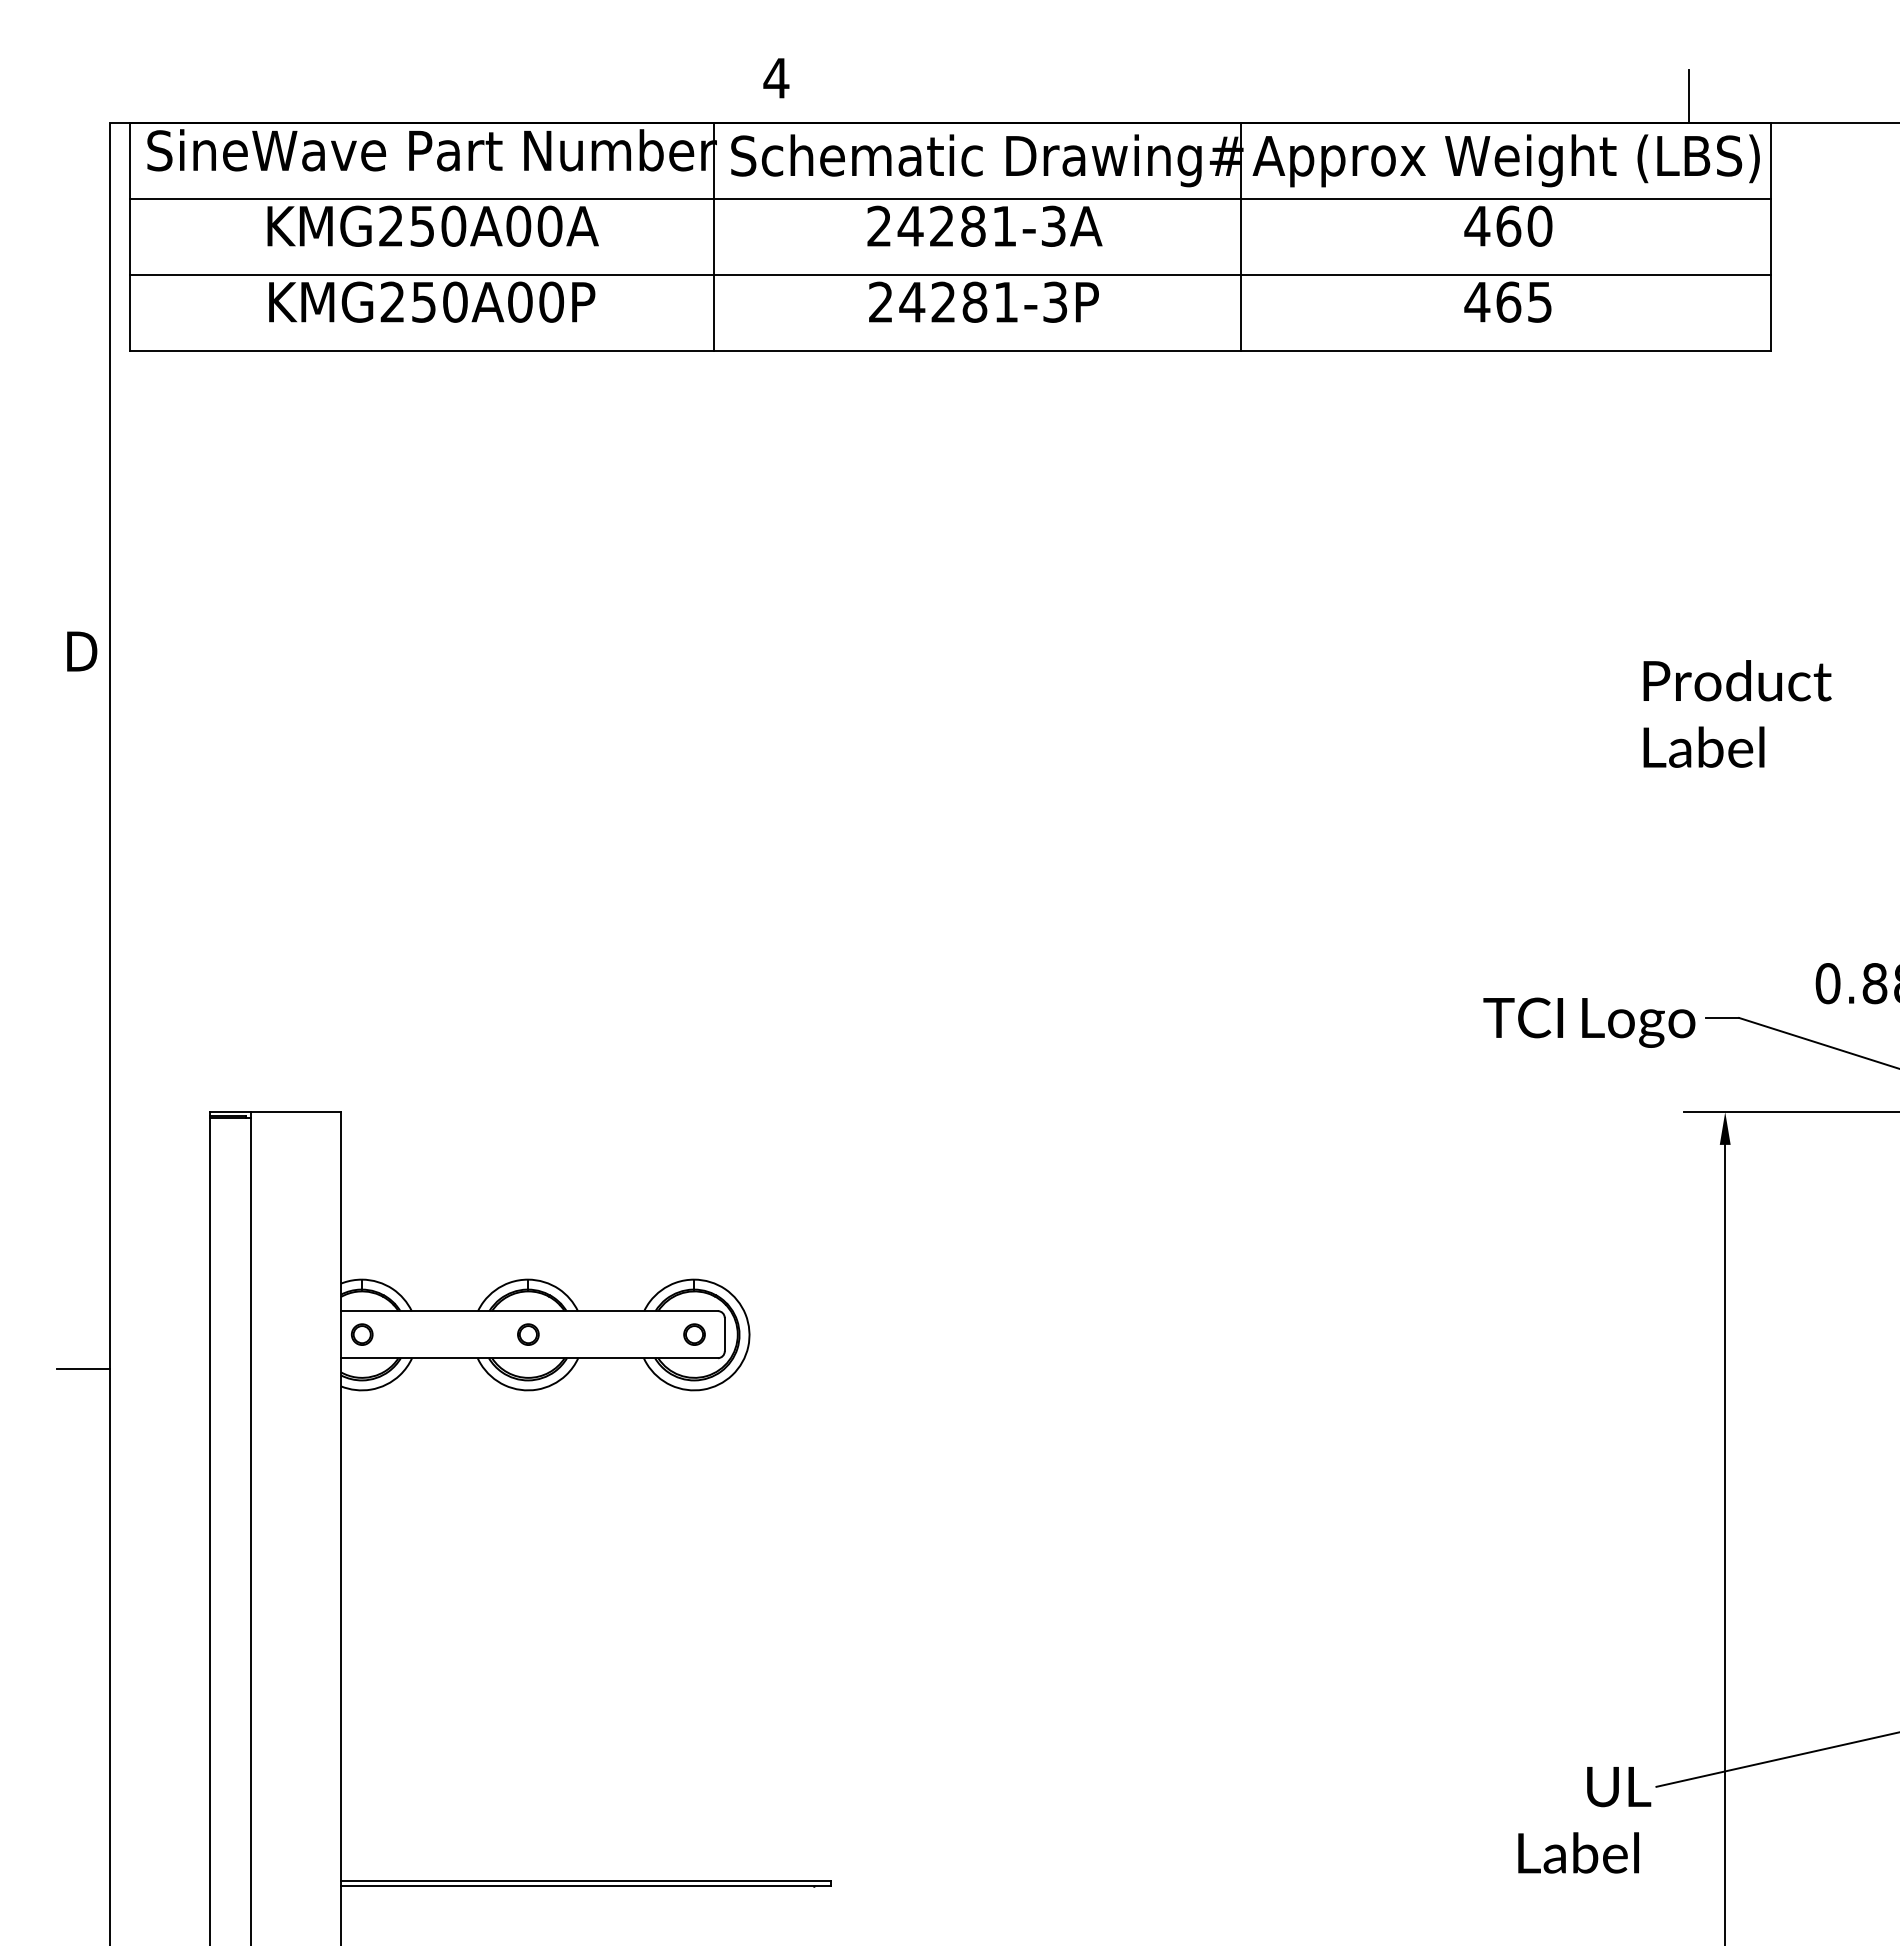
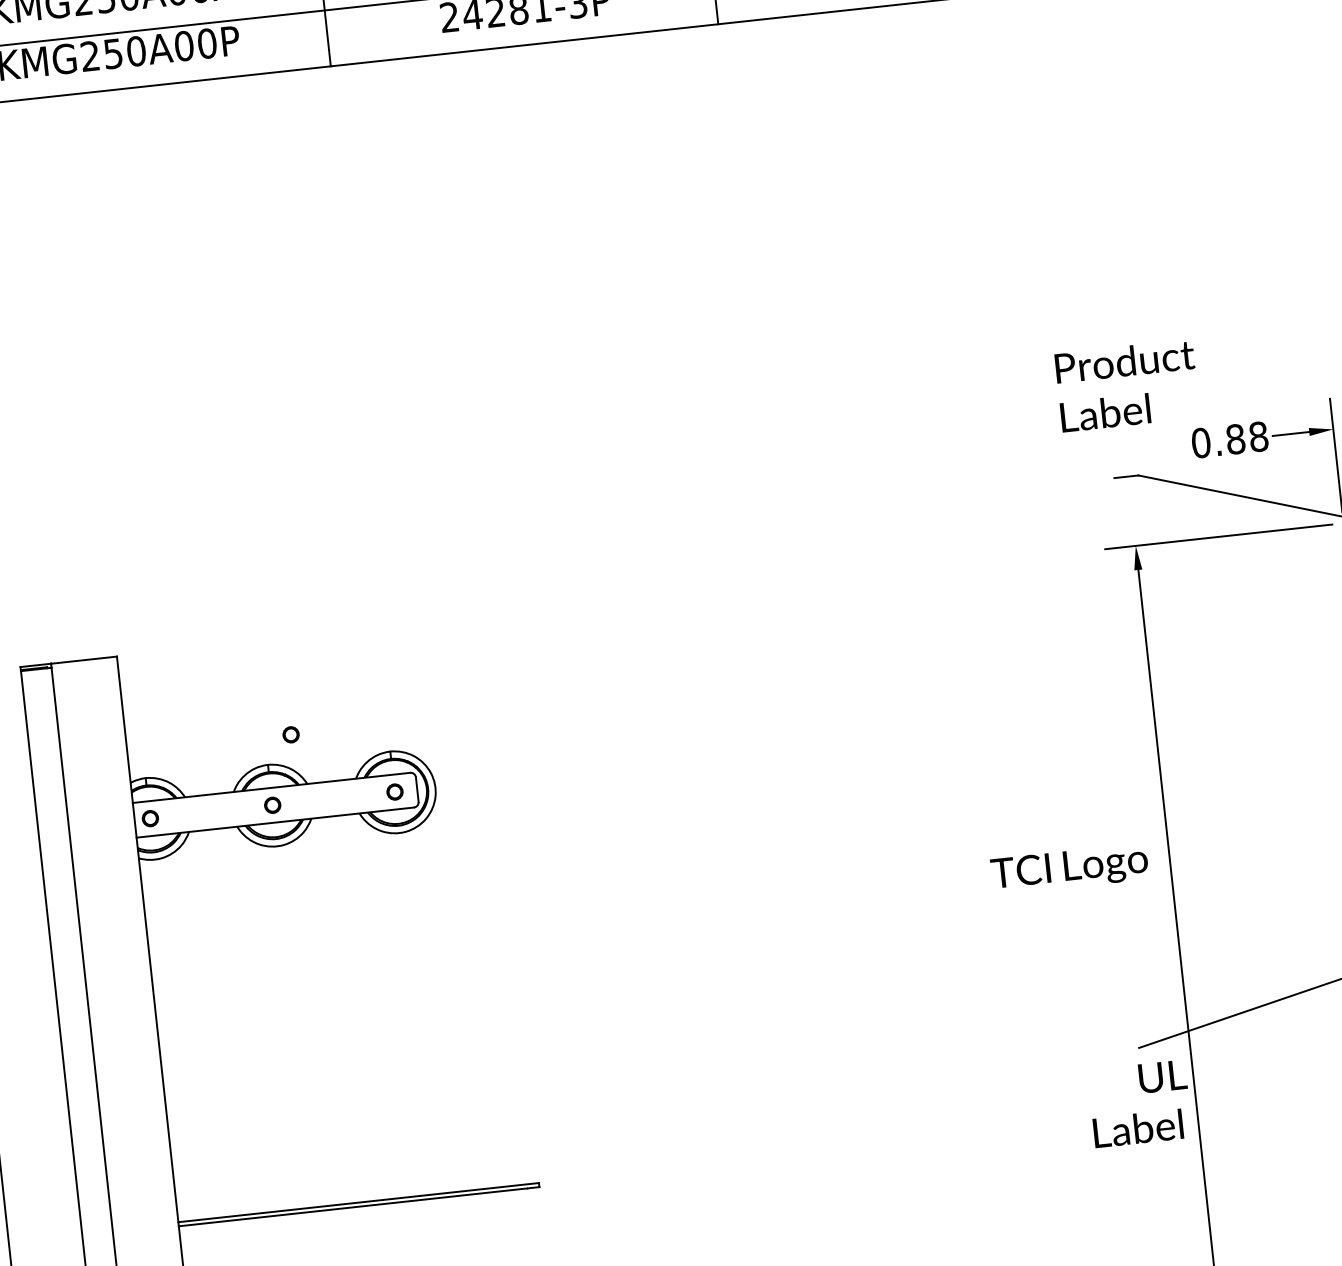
text: (1737, 713) -> (1127, 385), moved
text: (1589, 1022) -> (1069, 869), moved
part: (563, 1242) -> (291, 734), added
text: (1584, 1820) -> (1140, 1104), moved

